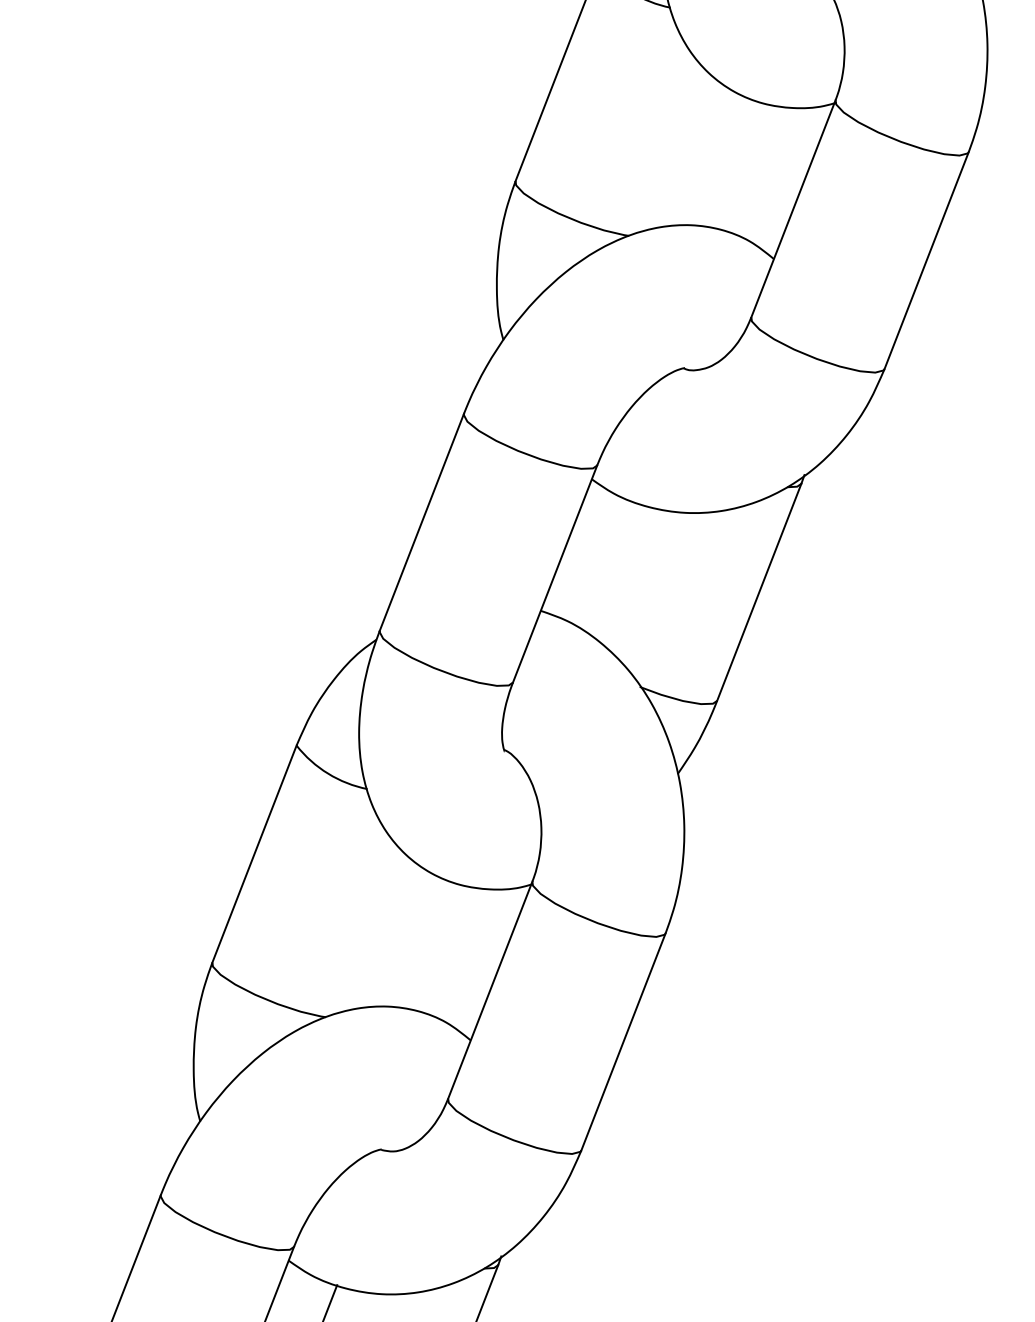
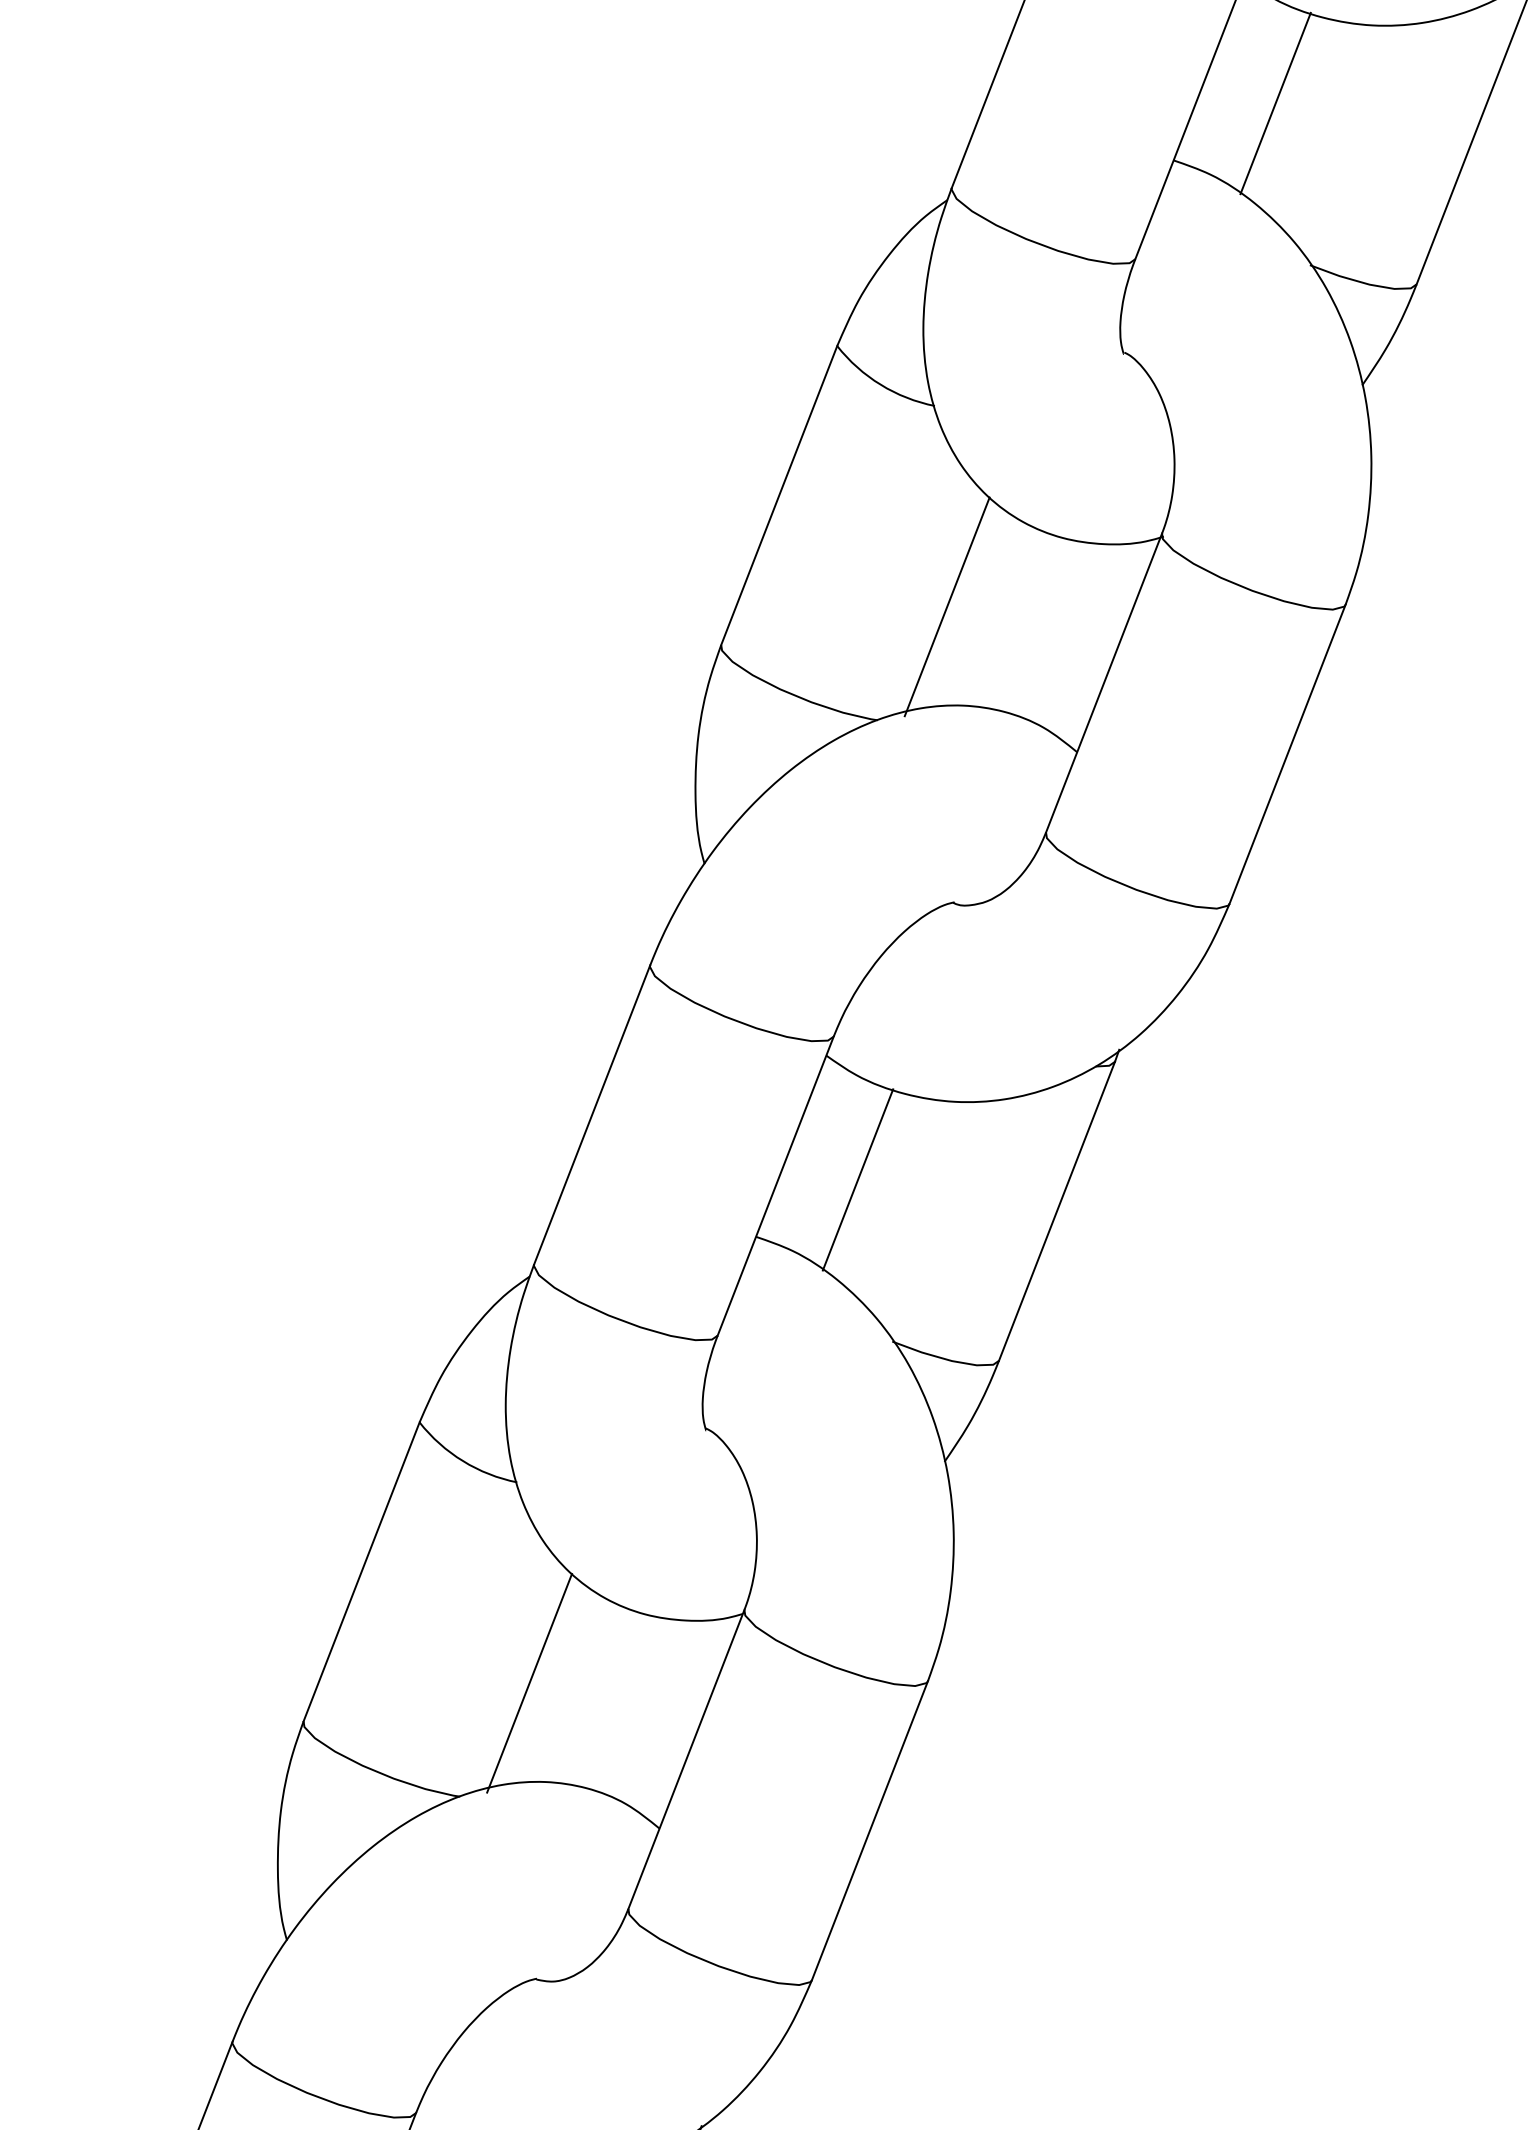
line: (679, 153) -> (946, 606), added
line: (614, 569) -> (857, 1179), added
line: (376, 934) -> (529, 1682), added

